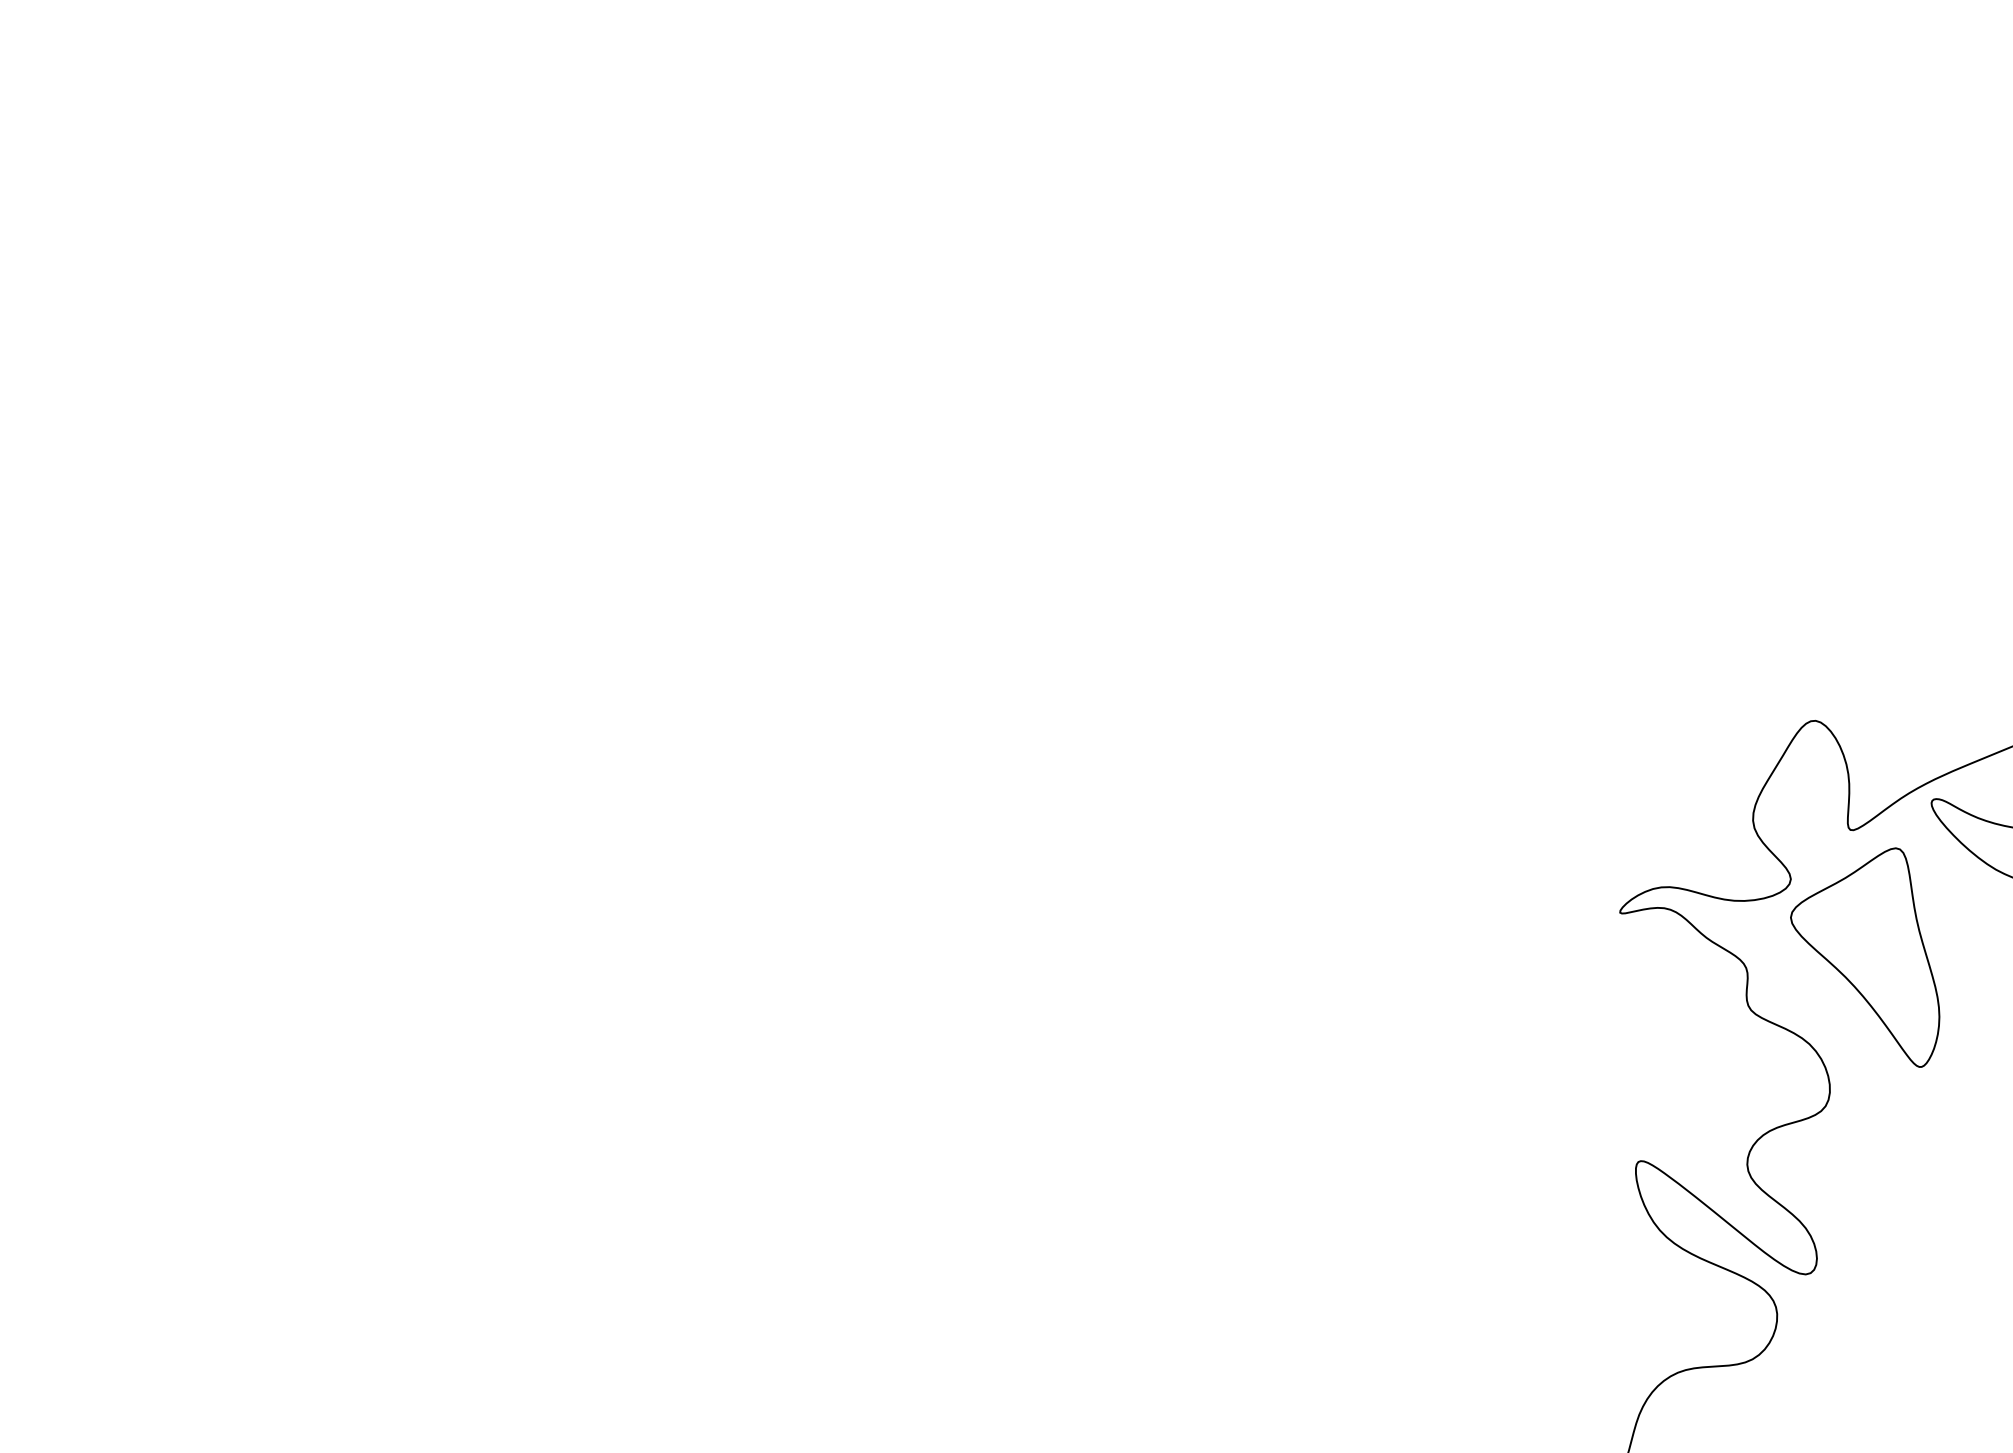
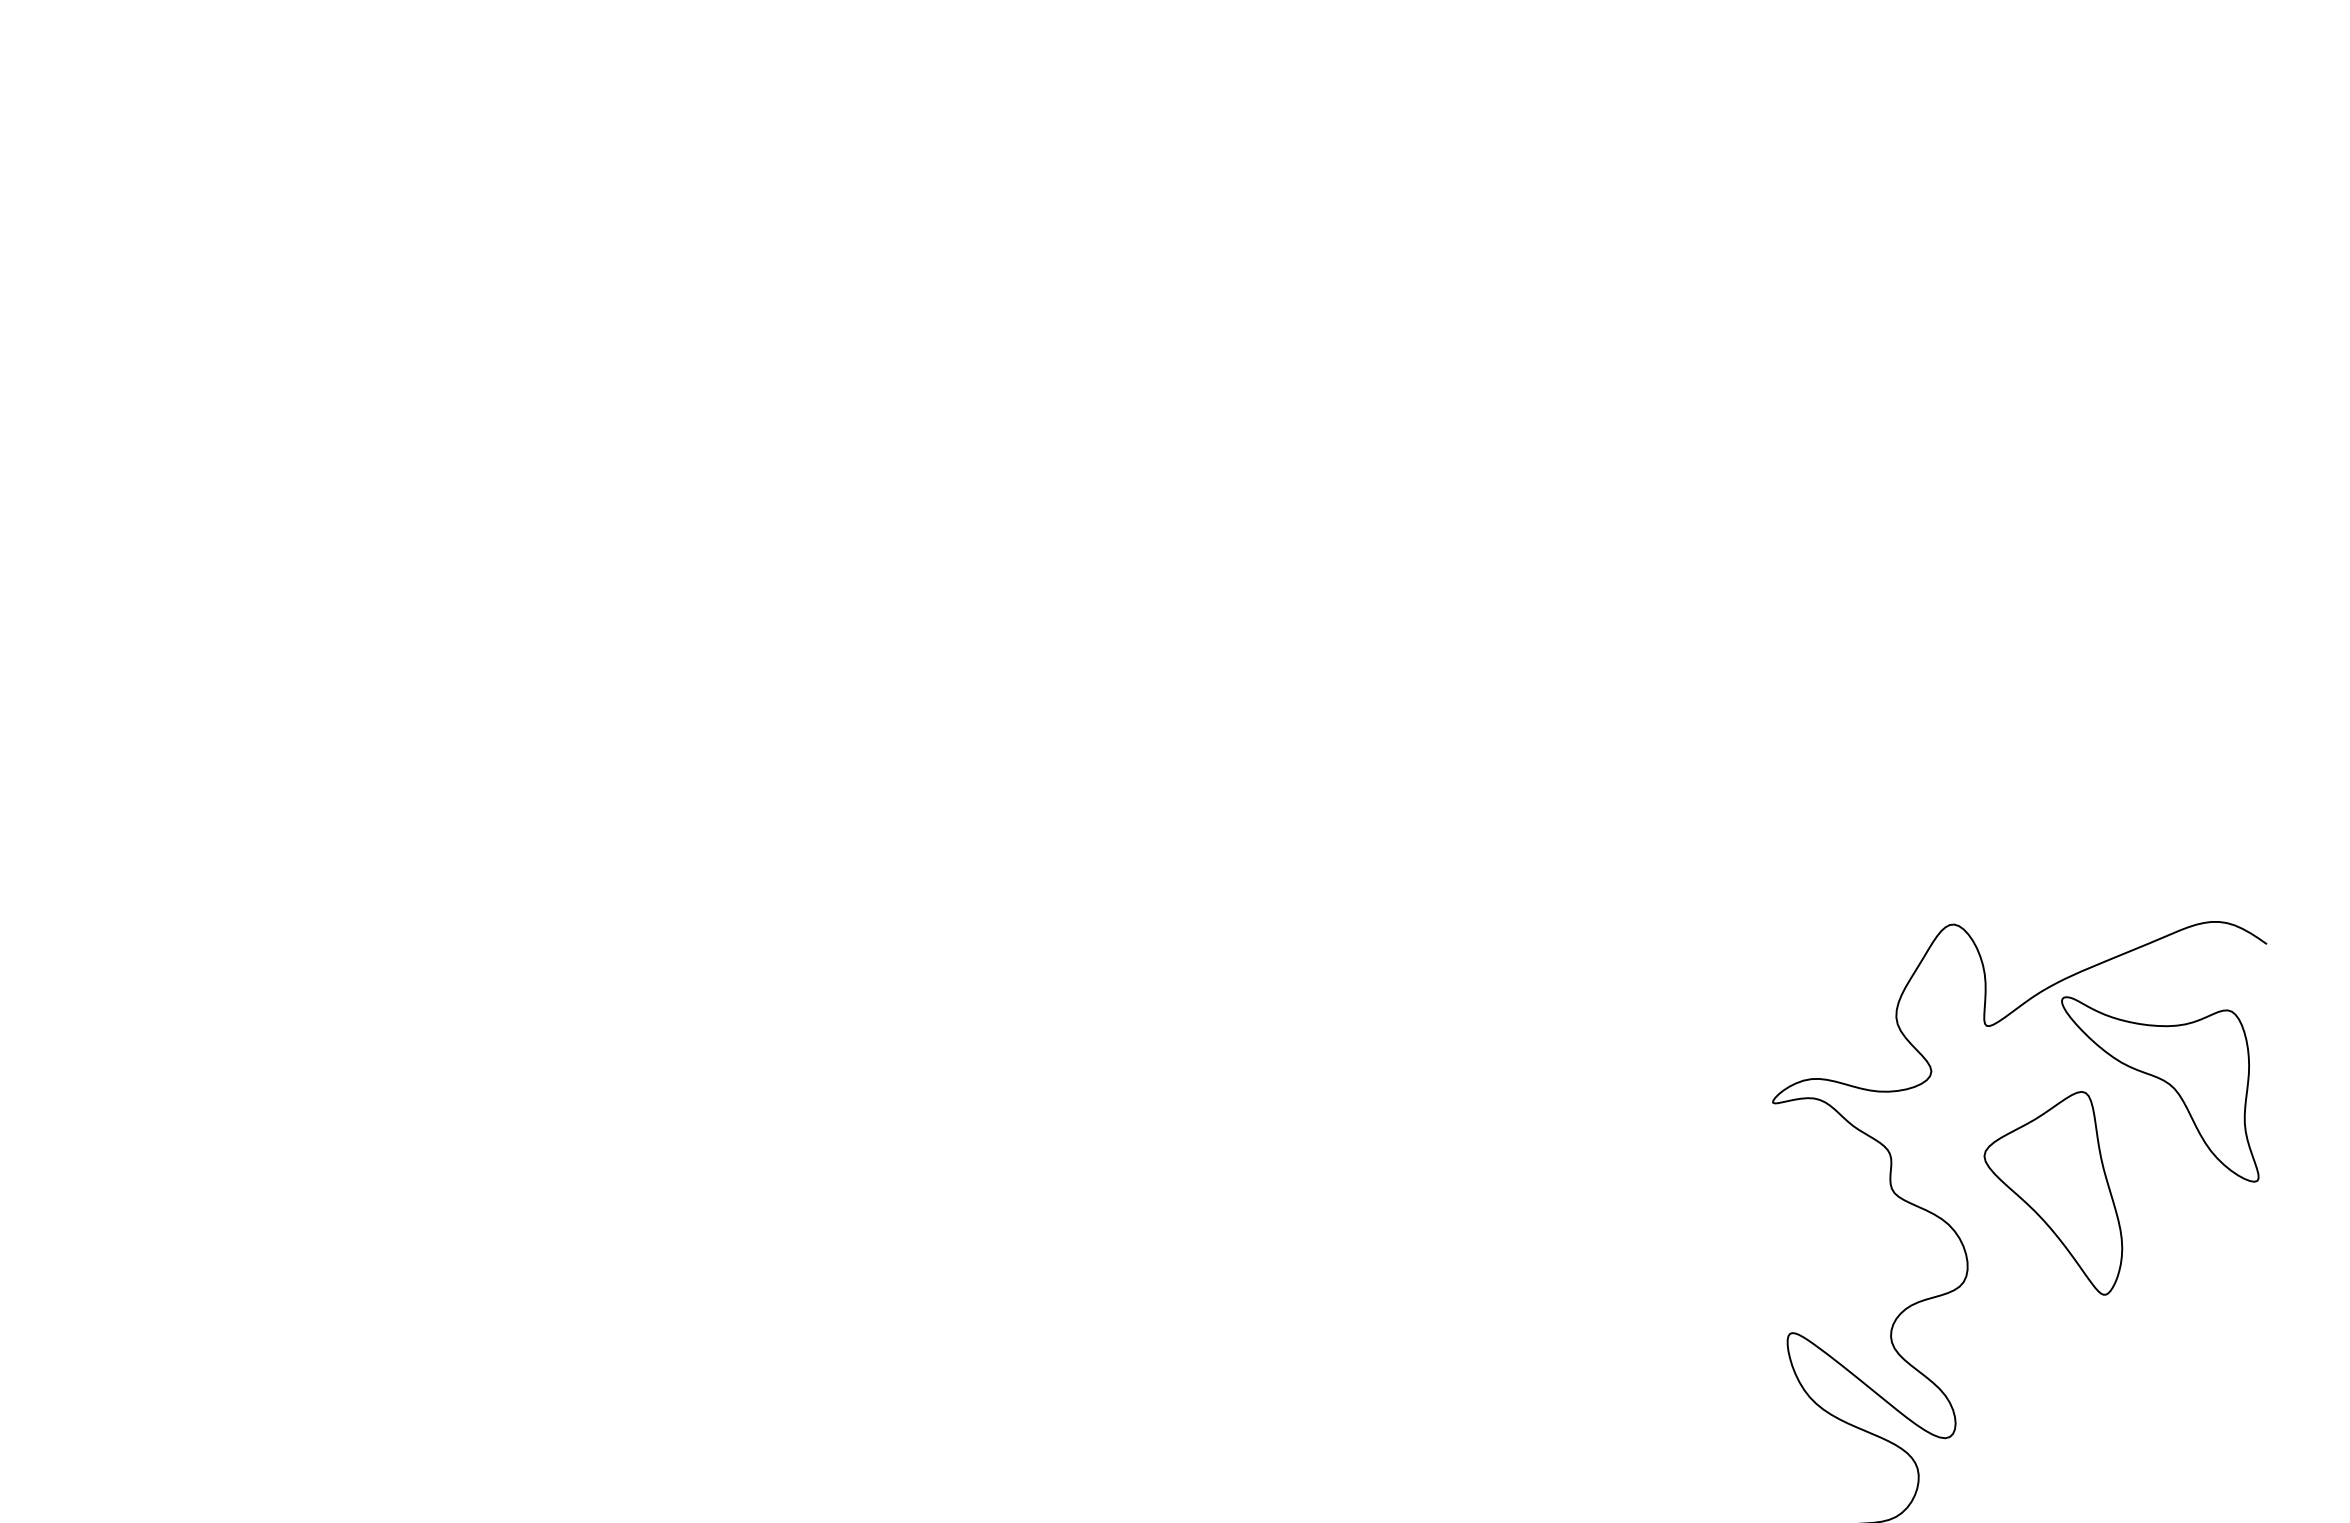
part: (1865, 957) -> (2053, 1193), moved

